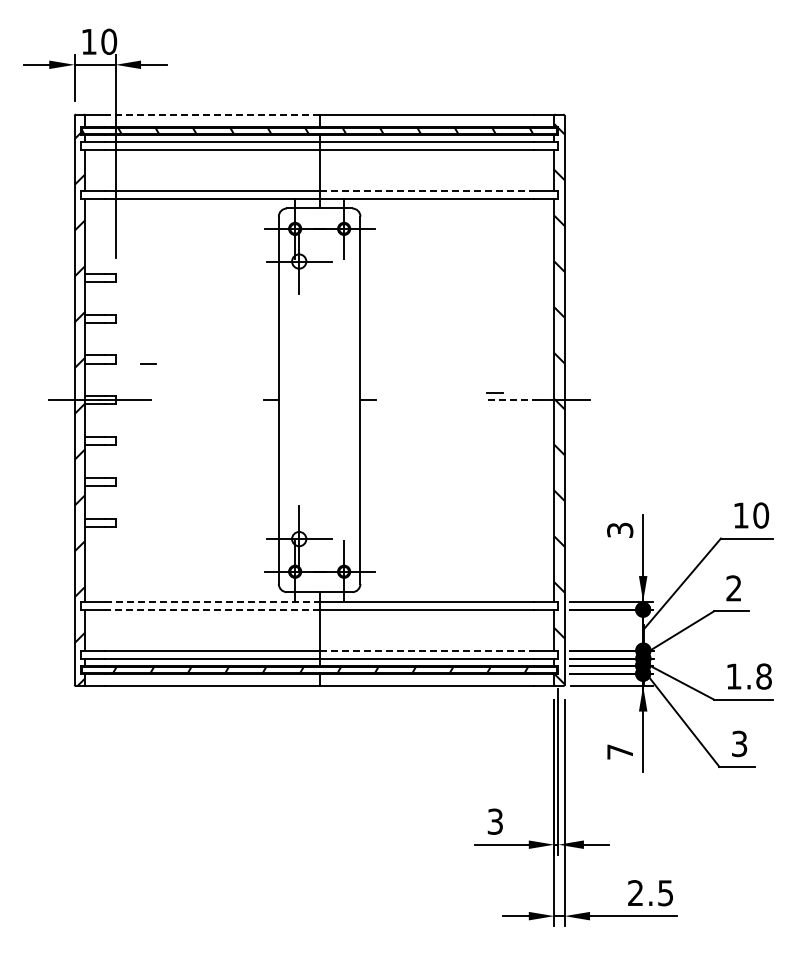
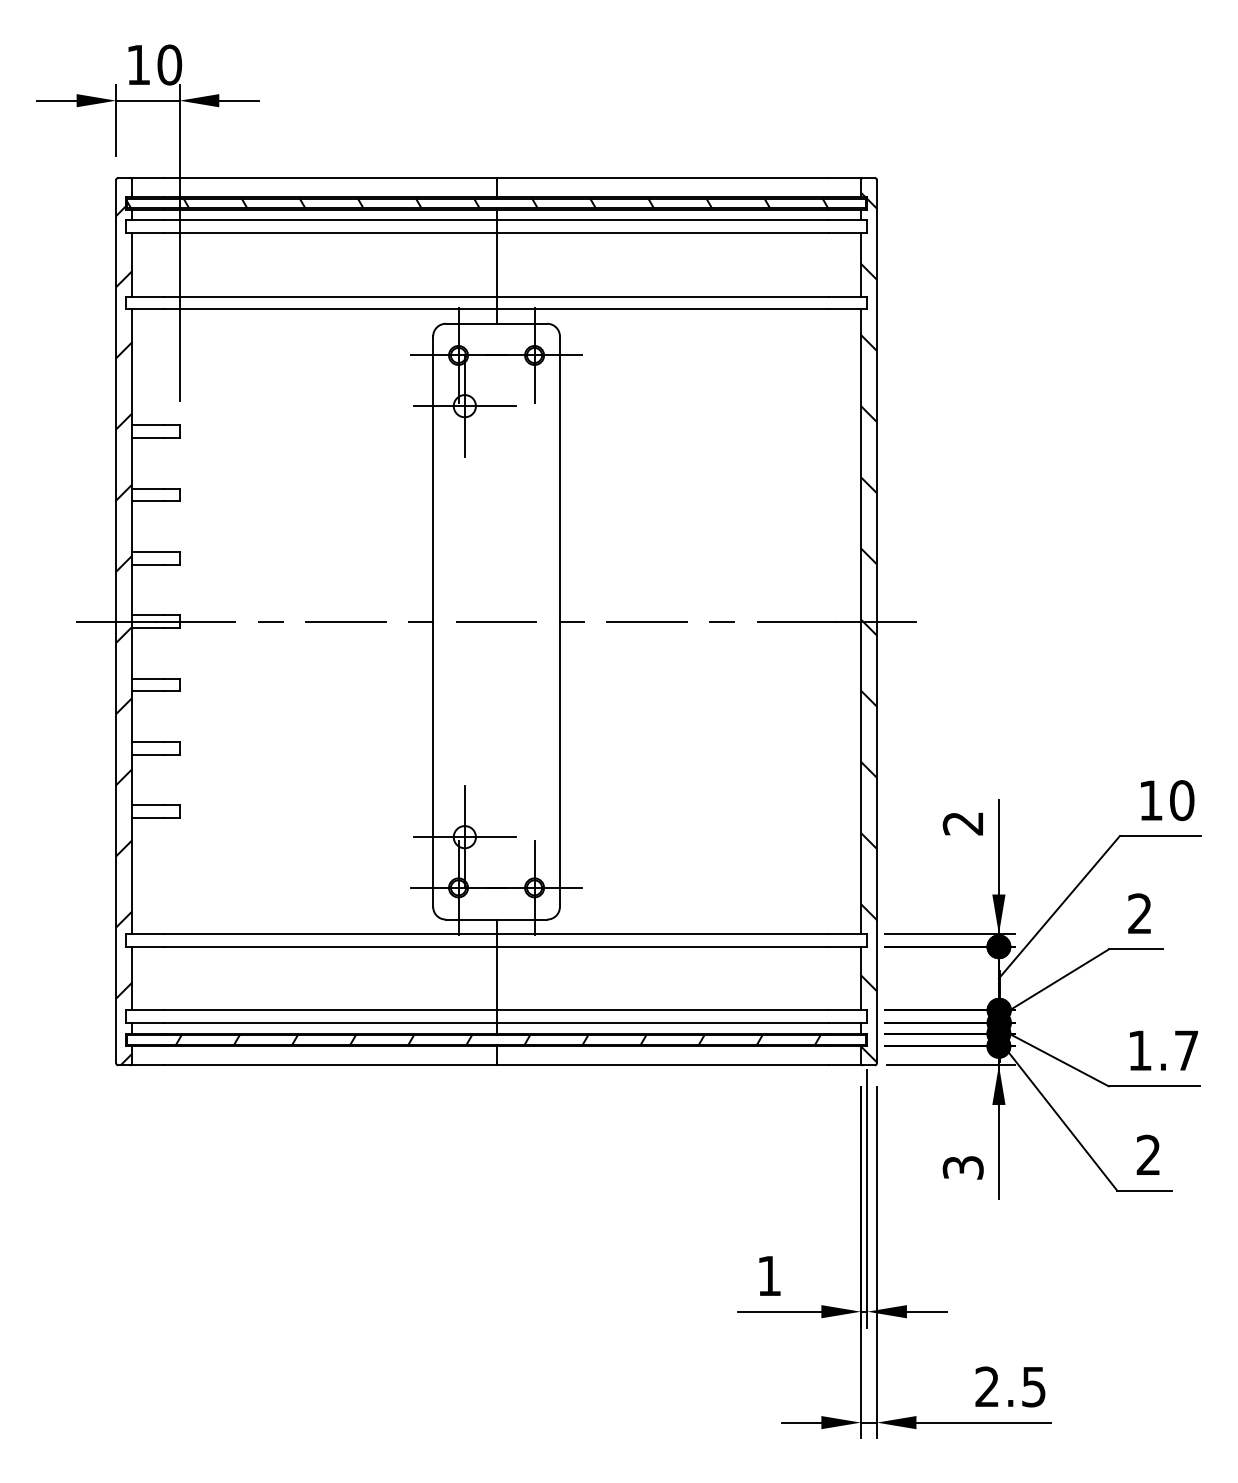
line: (212, 114) -> (330, 177), dashed -> solid
line: (427, 190) -> (664, 295), dashed -> solid
line: (148, 363) -> (271, 620), moved
line: (494, 392) -> (721, 620), moved
line: (222, 400) -> (345, 621), added
line: (319, 400) -> (496, 621), added
line: (416, 400) -> (646, 621), added
line: (513, 400) -> (797, 621), dashed -> solid
text: (620, 529) -> (963, 822), 3 -> 2
line: (213, 601) -> (331, 934), dashed -> solid
line: (212, 609) -> (330, 946), dashed -> solid
line: (427, 650) -> (664, 1010), dashed -> solid
text: (763, 676) -> (1185, 1050), 1.8 -> 1.7
text: (739, 744) -> (1148, 1156), 3 -> 2
text: (620, 751) -> (963, 1166), 7 -> 3
text: (494, 821) -> (768, 1275), 3 -> 1

